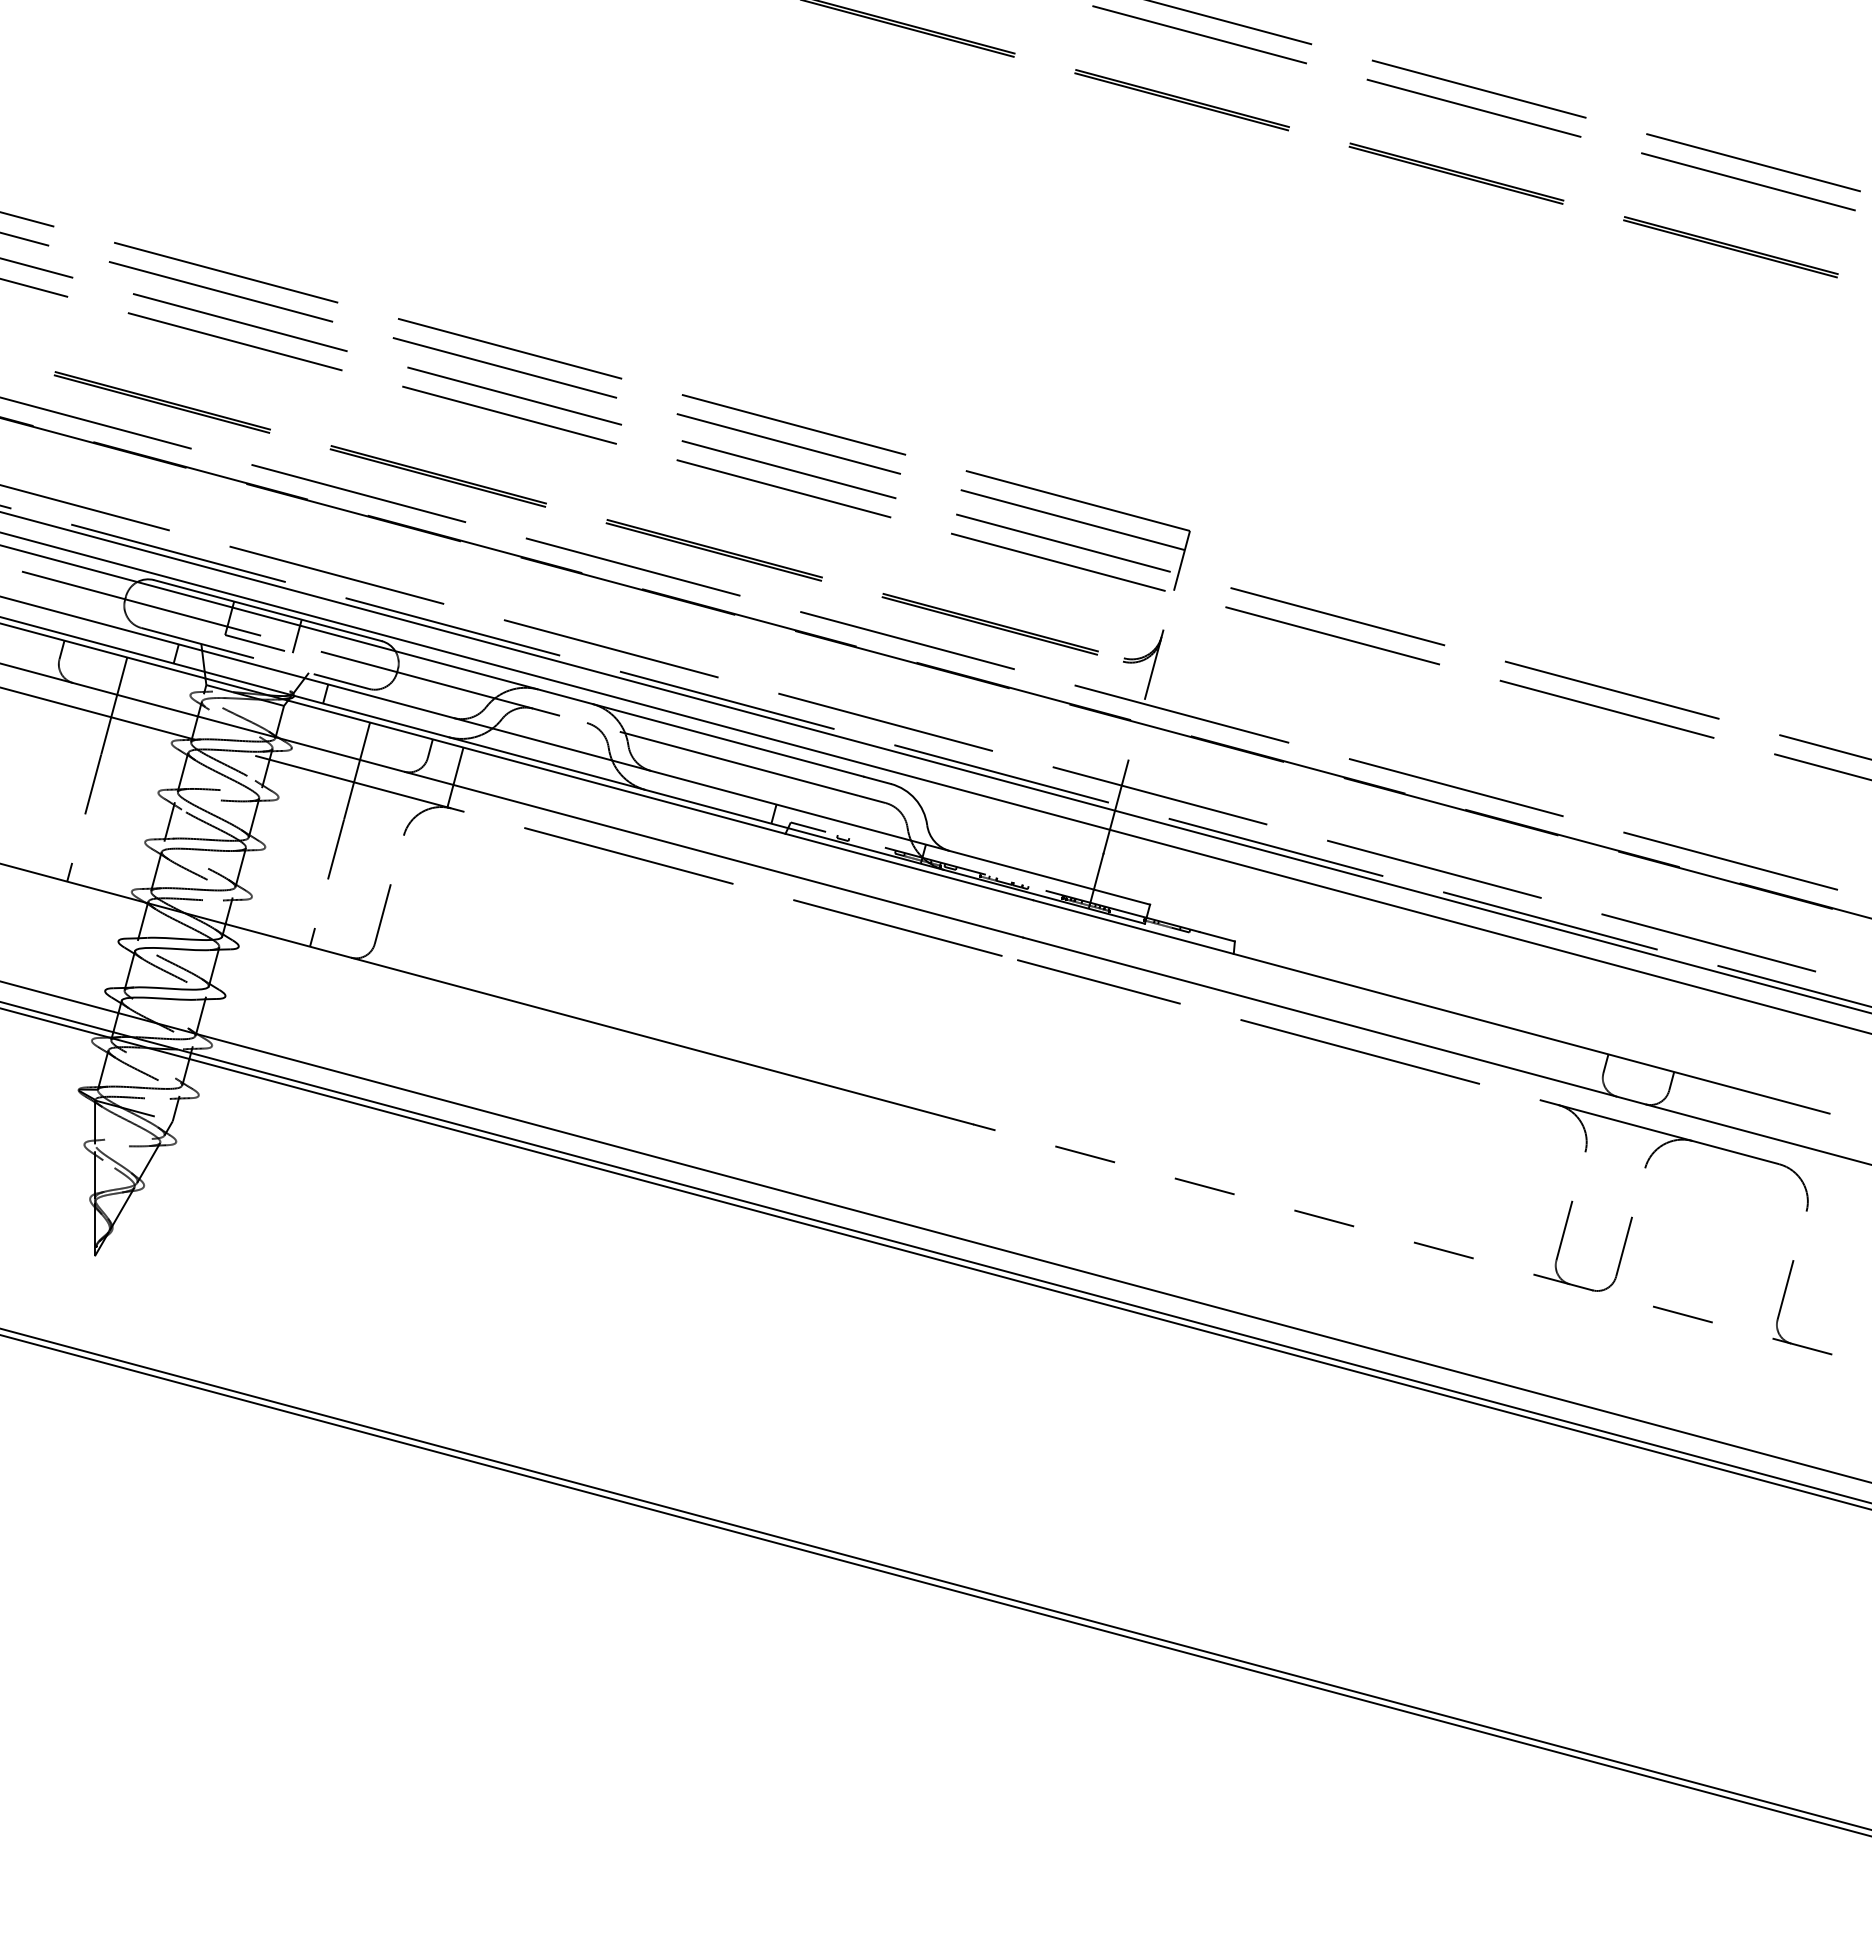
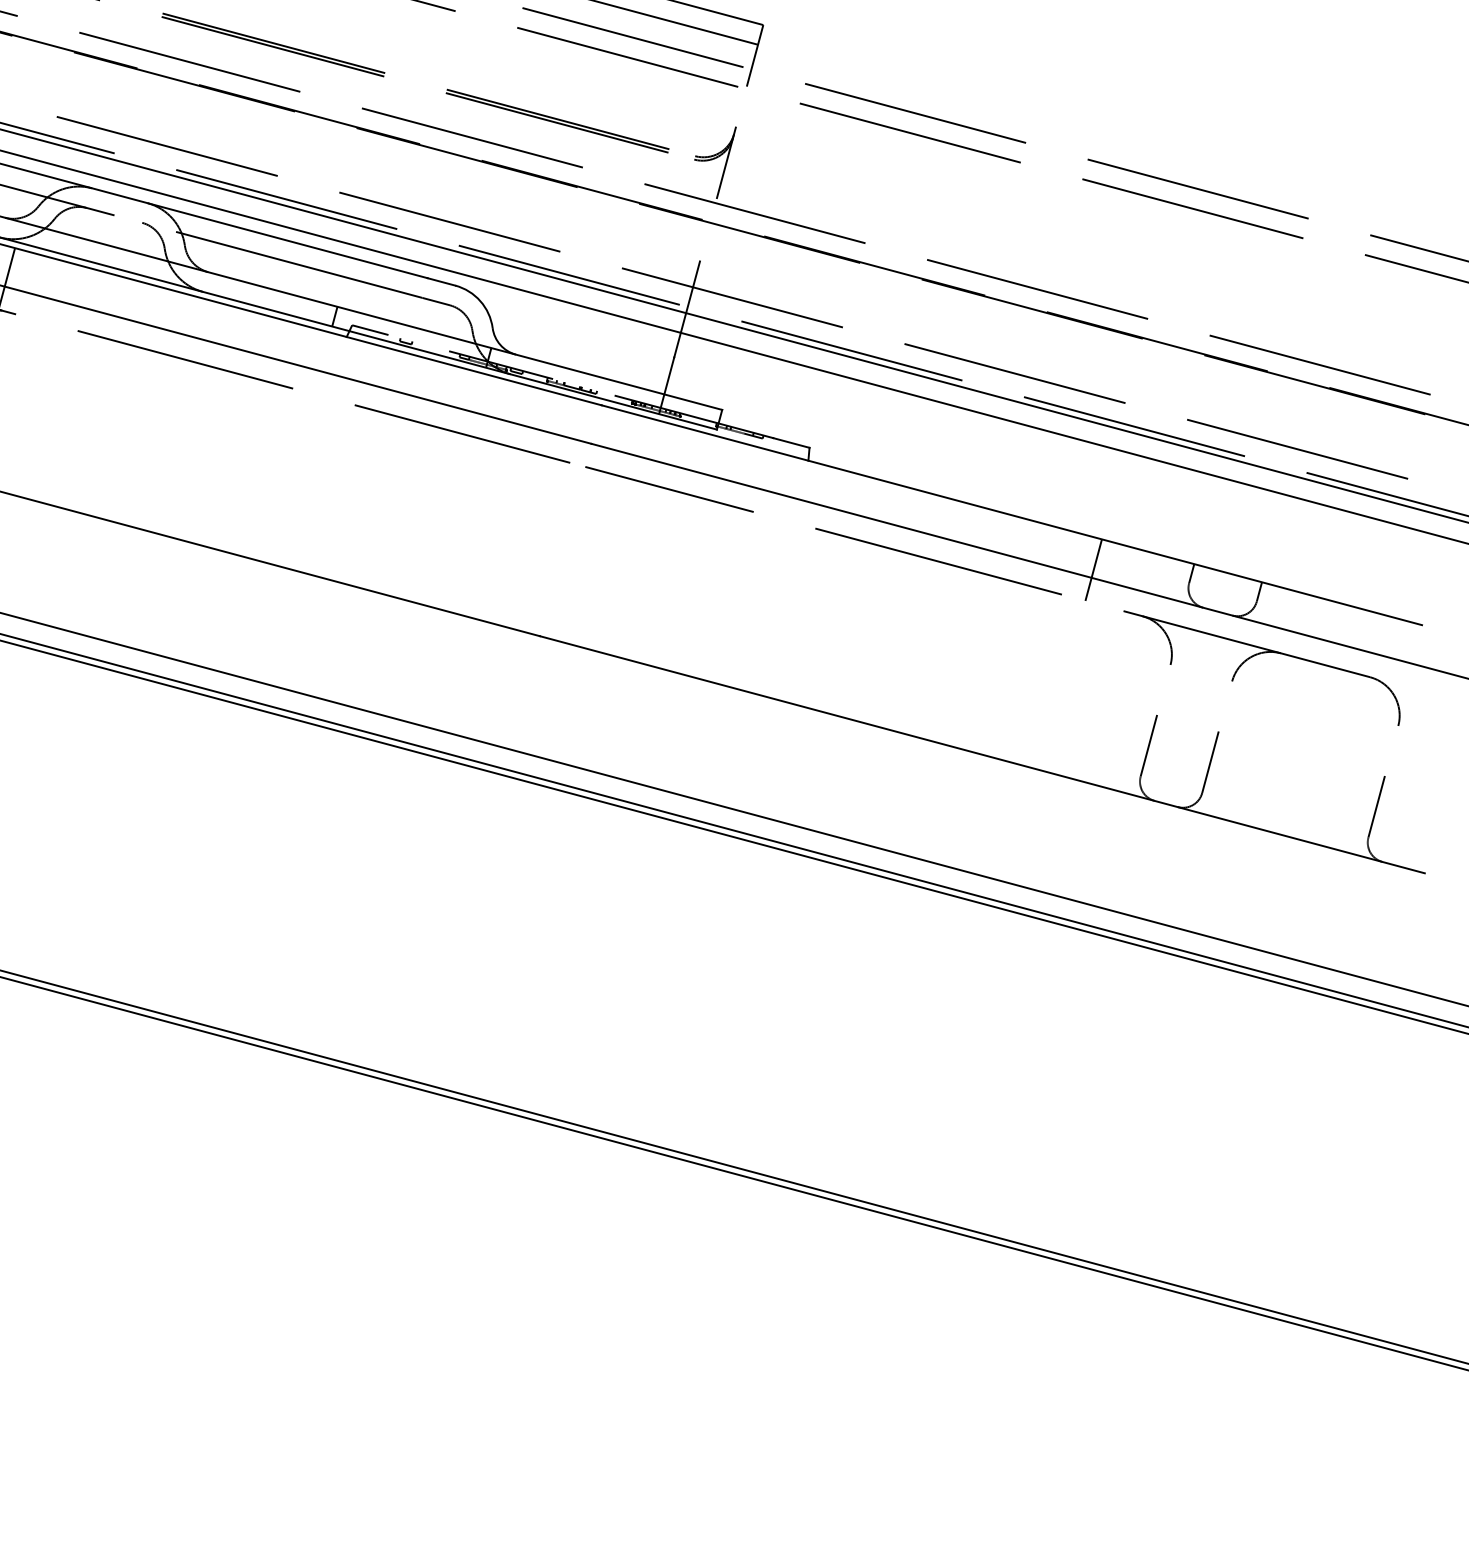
line: (1510, 1060) -> (1093, 570), added
line: (1402, 1239) -> (982, 754), dashed -> solid

